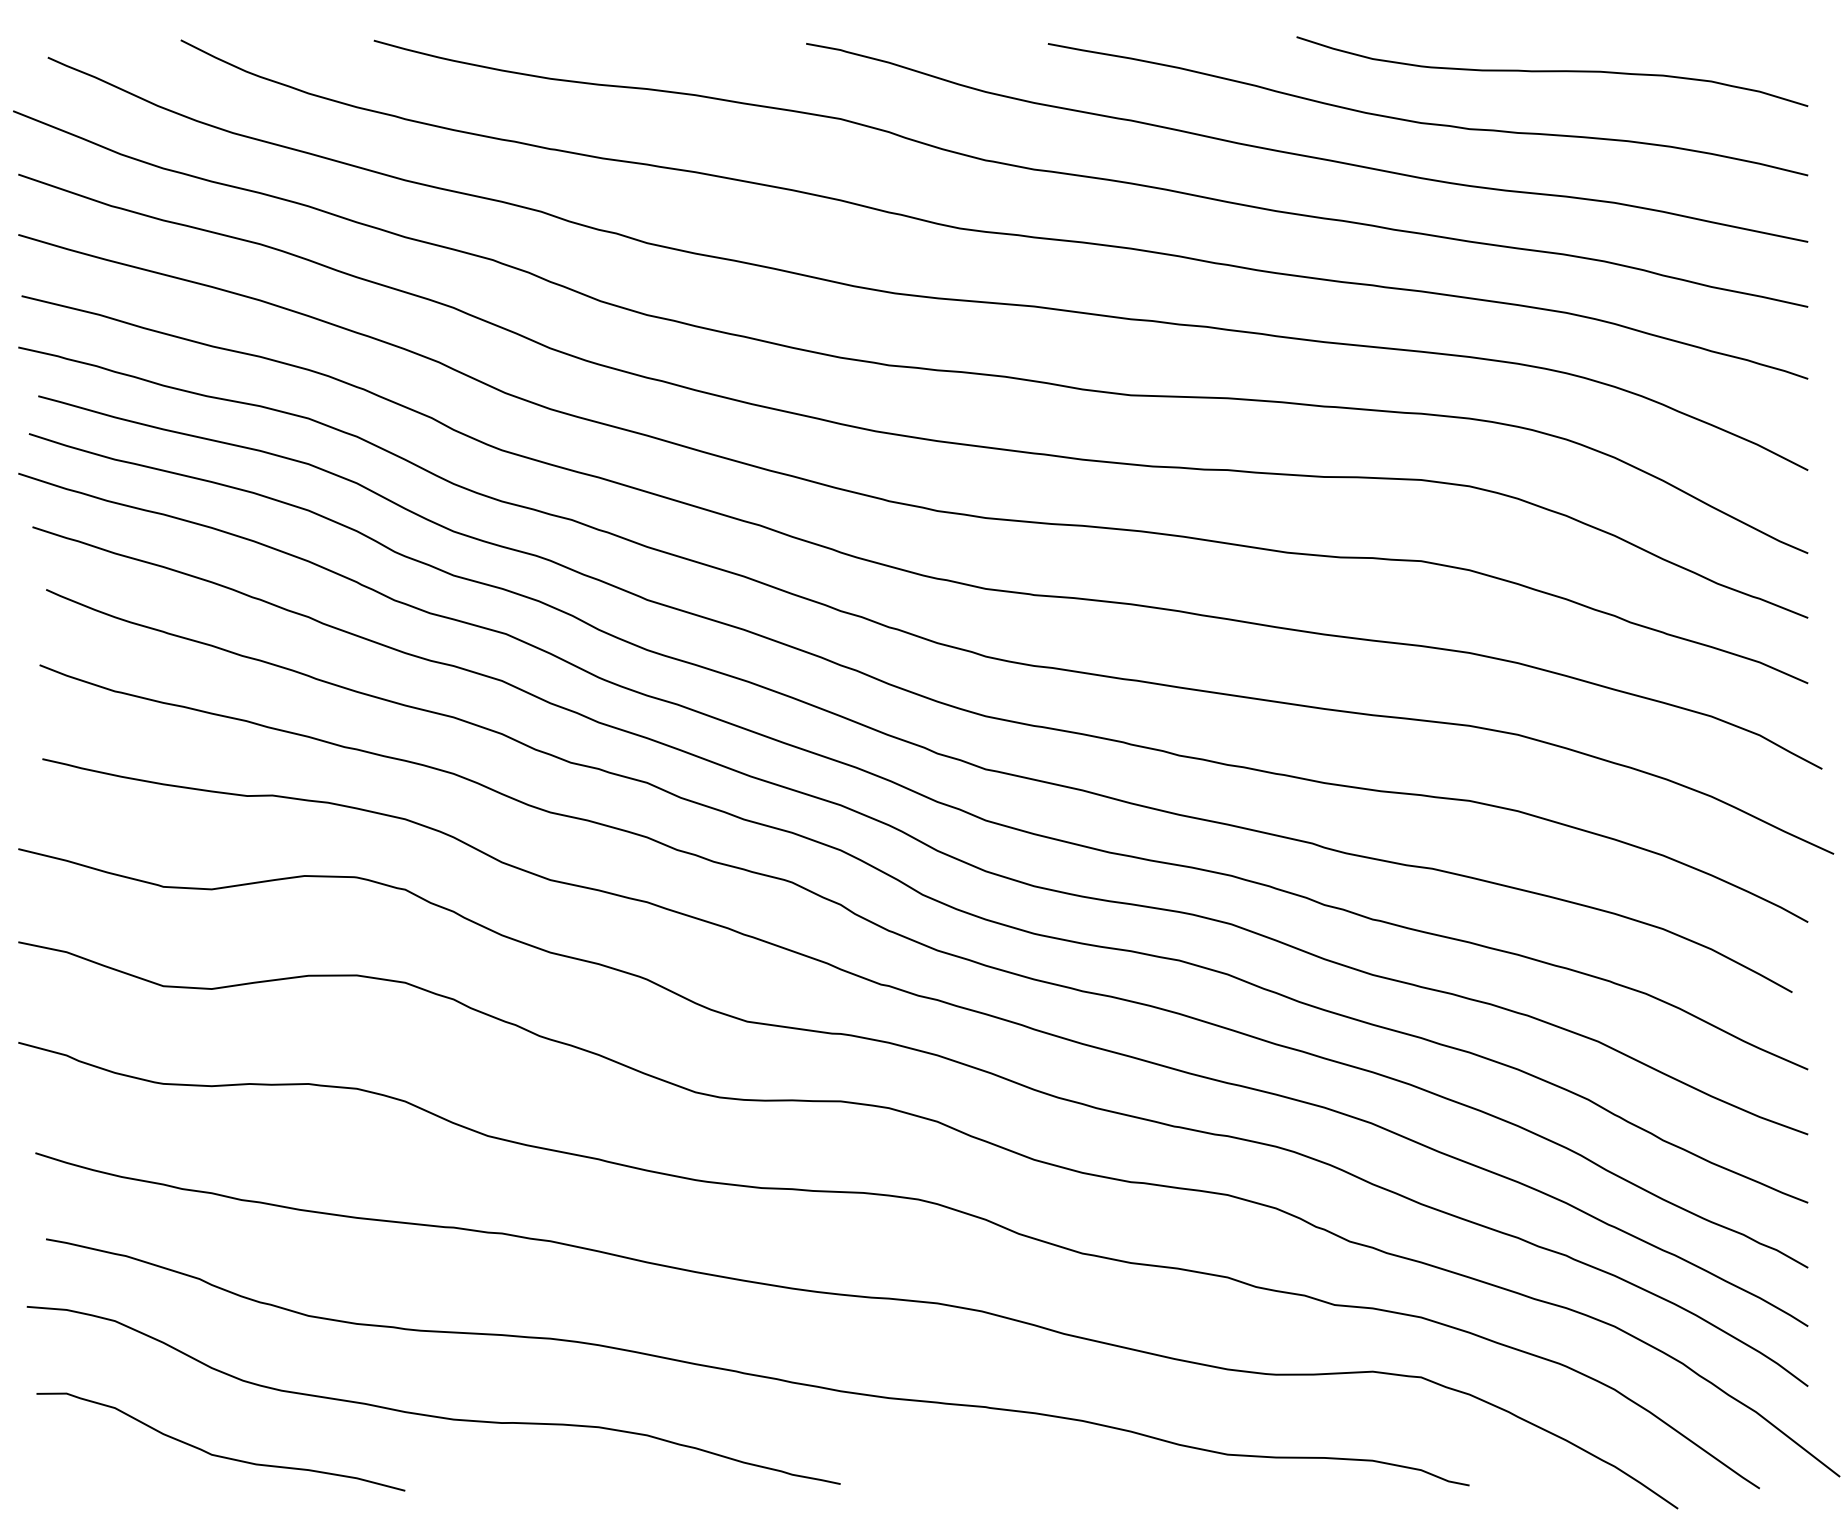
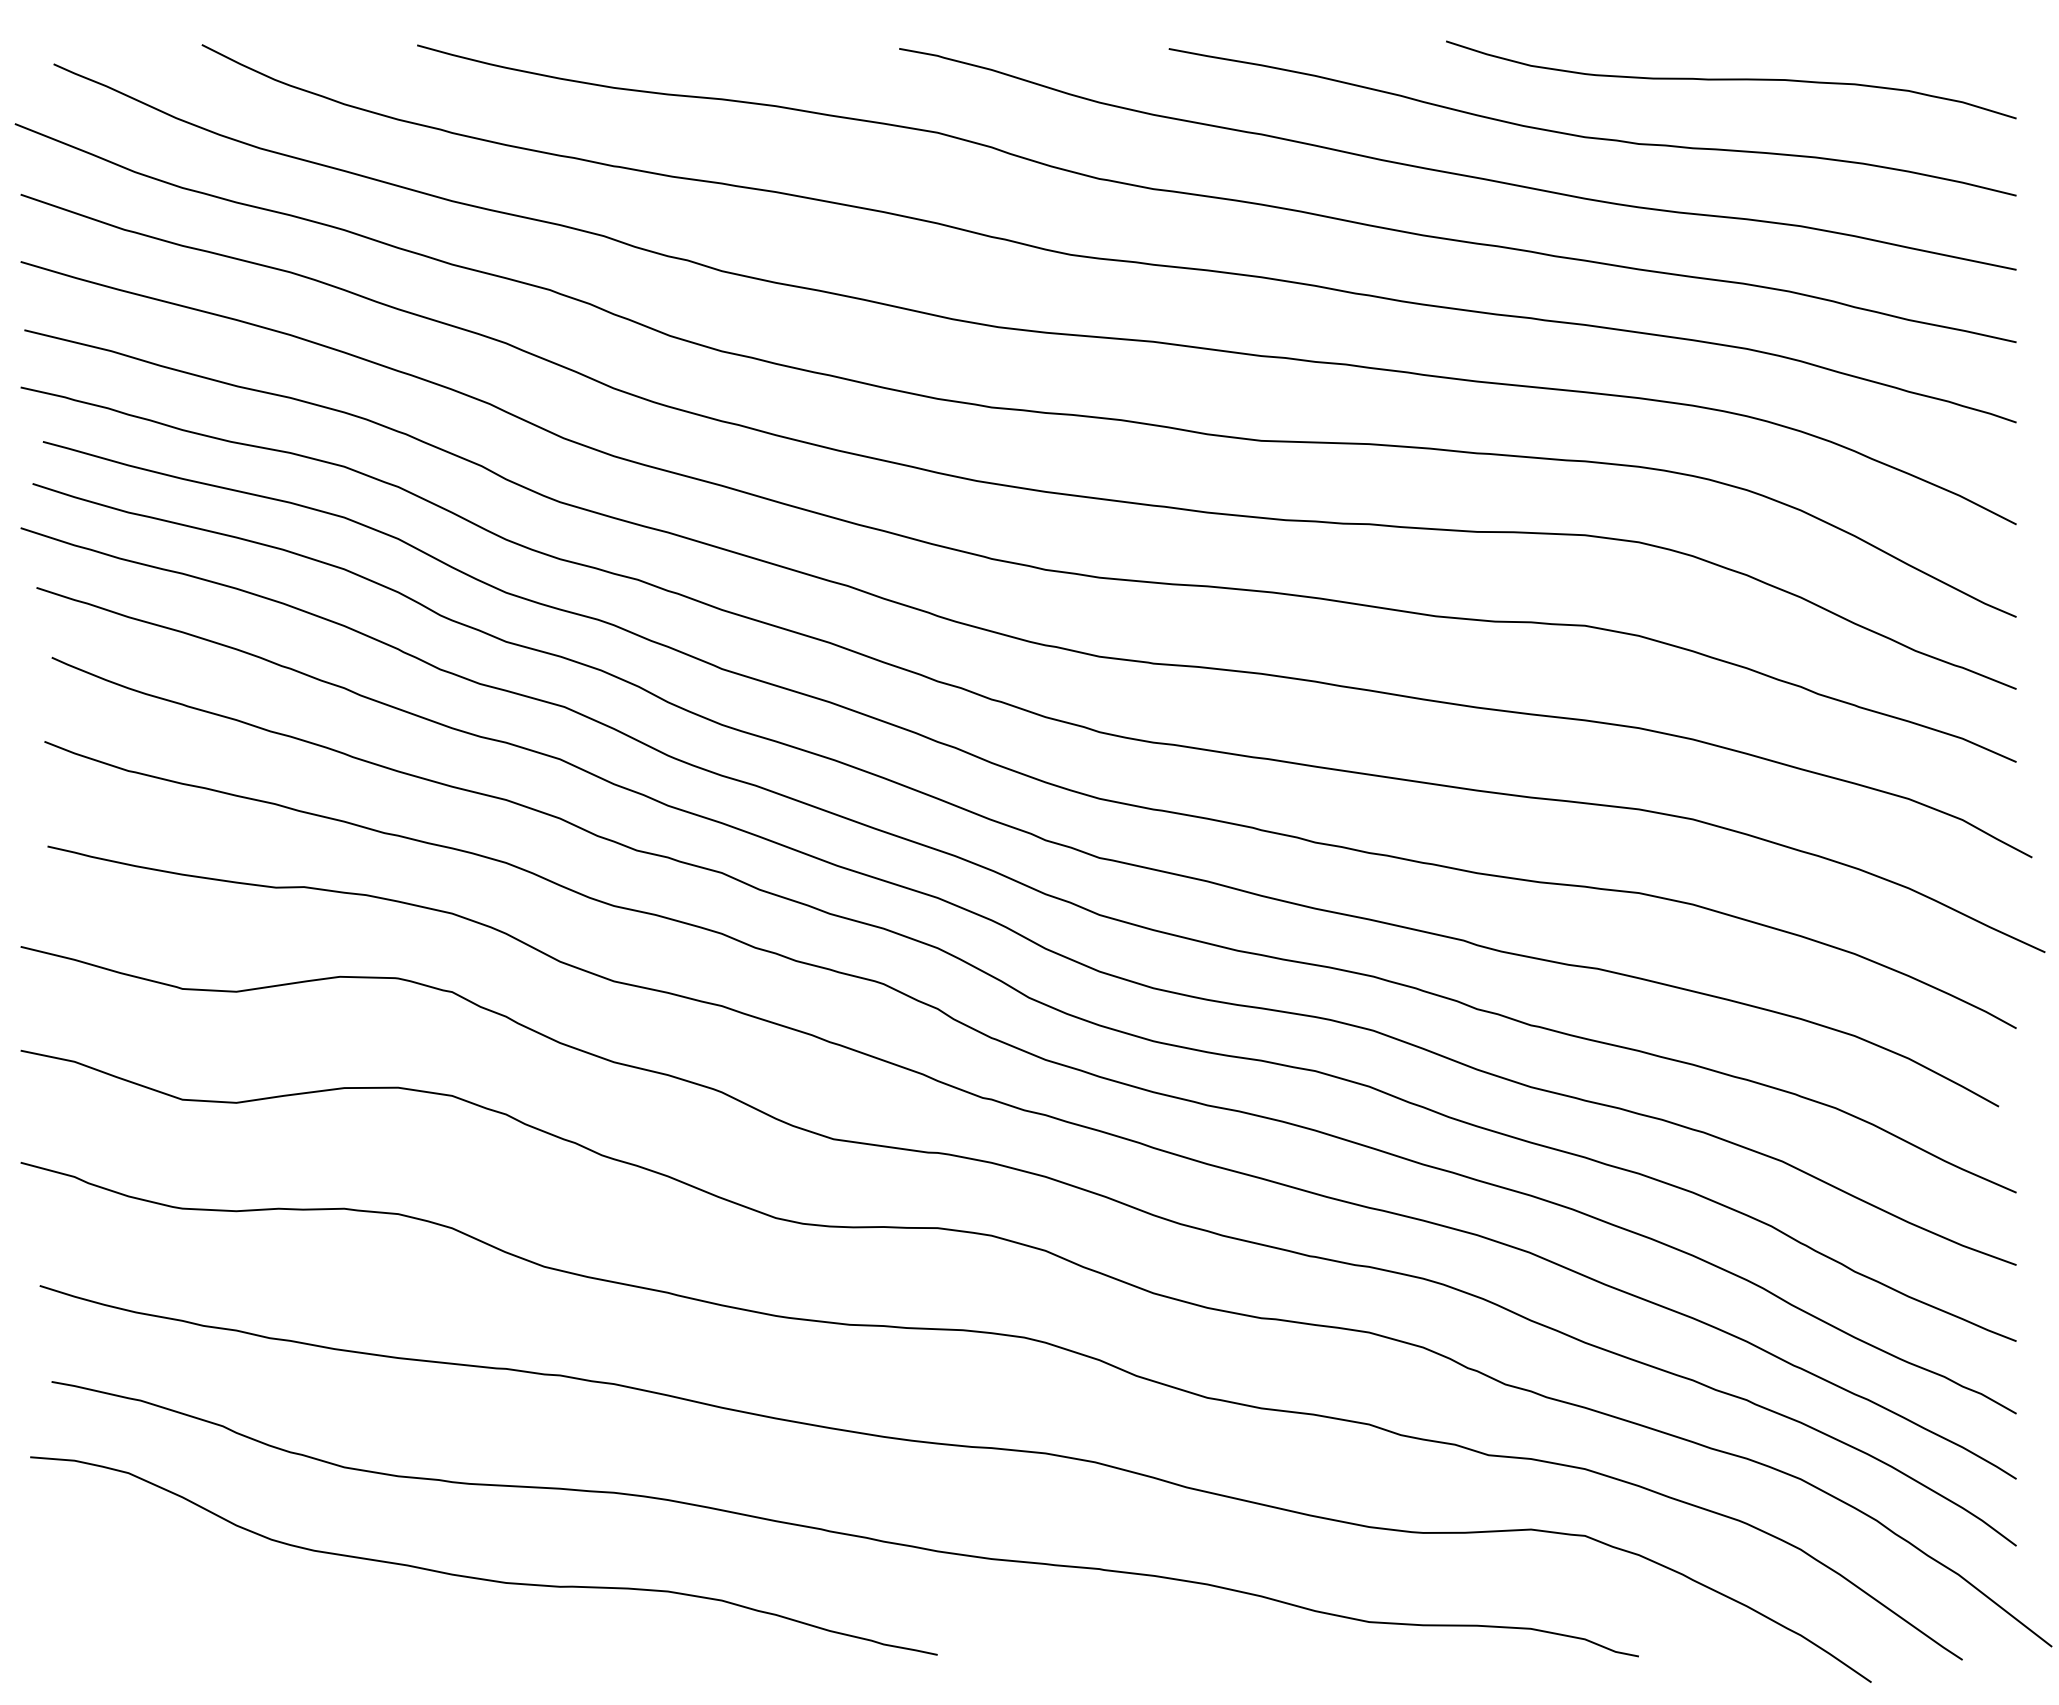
curve: (218, 1455) -> (243, 1622), removed

